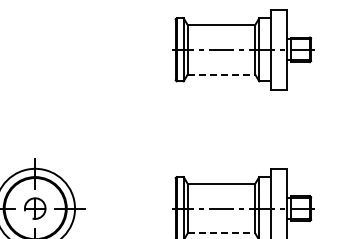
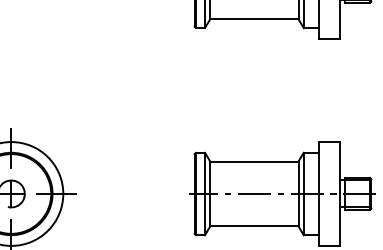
line: (221, 74) -> (254, 18), dashed -> solid
line: (221, 233) -> (254, 226), dashed -> solid

